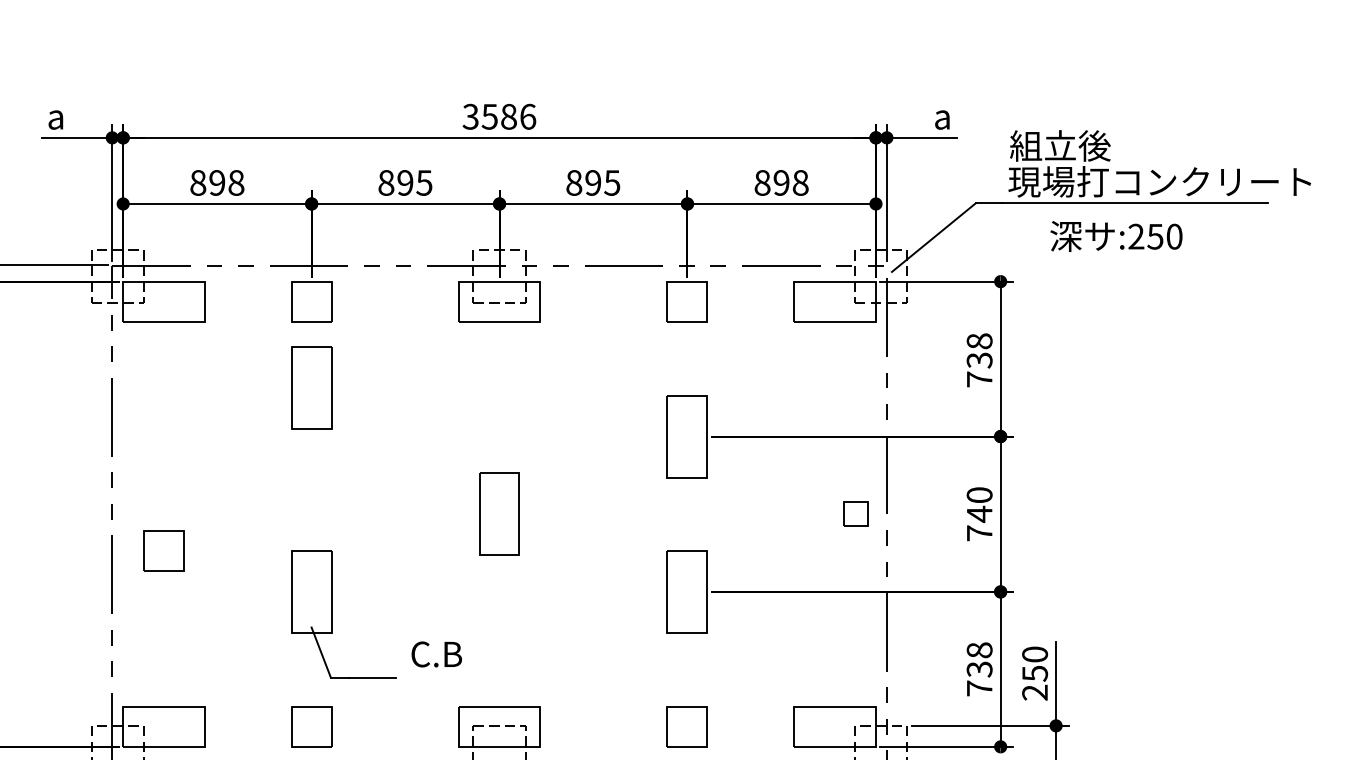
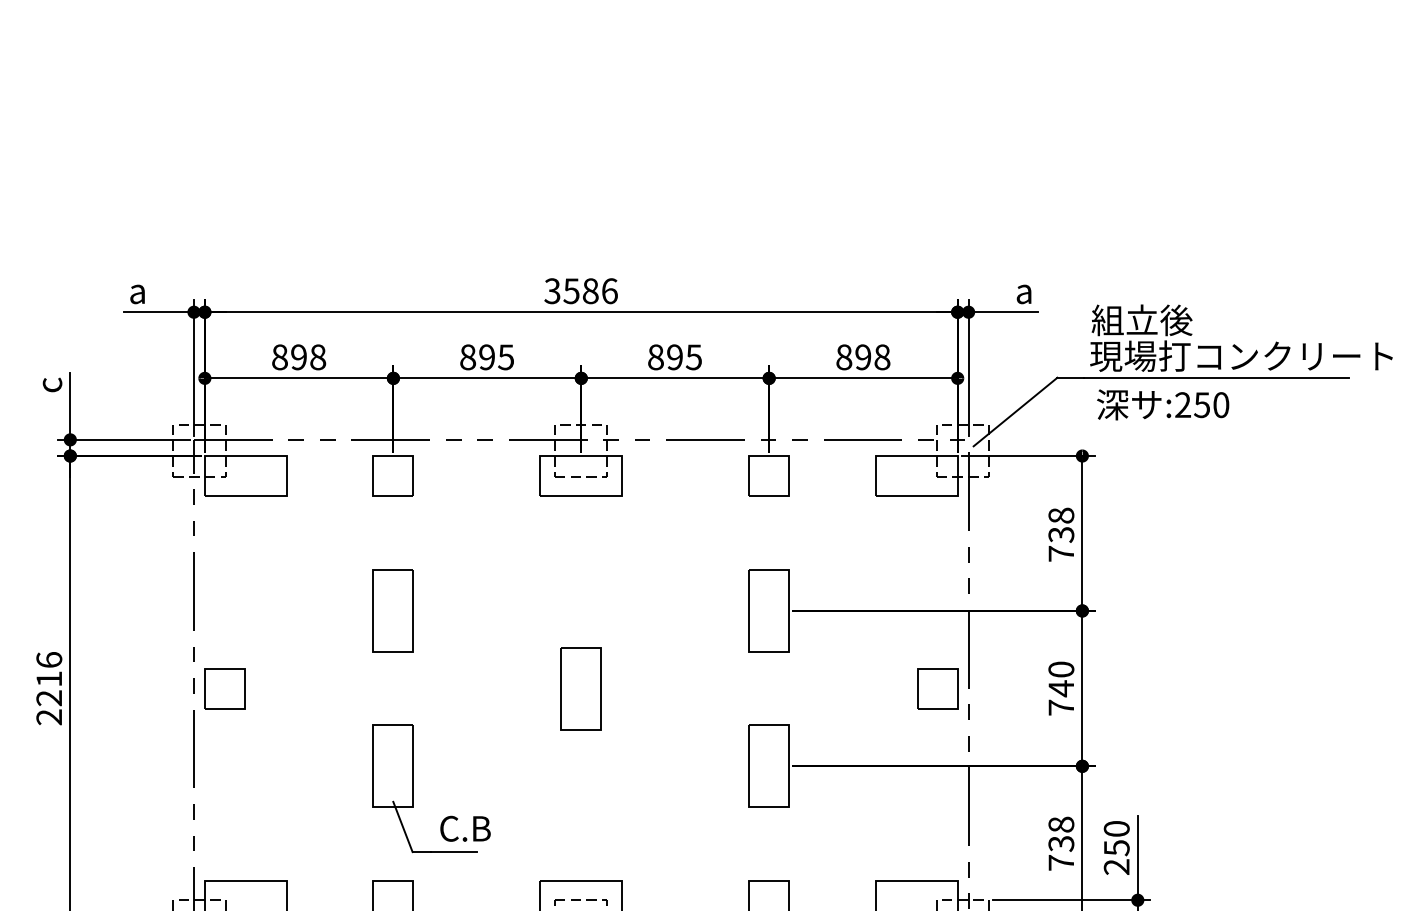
text: (1116, 236) -> (1163, 404), moved
part: (310, 387) -> (392, 610), moved
part: (855, 514) -> (937, 688), size x1.67
part: (163, 551) -> (224, 688), moved
text: (436, 654) -> (465, 828), moved

